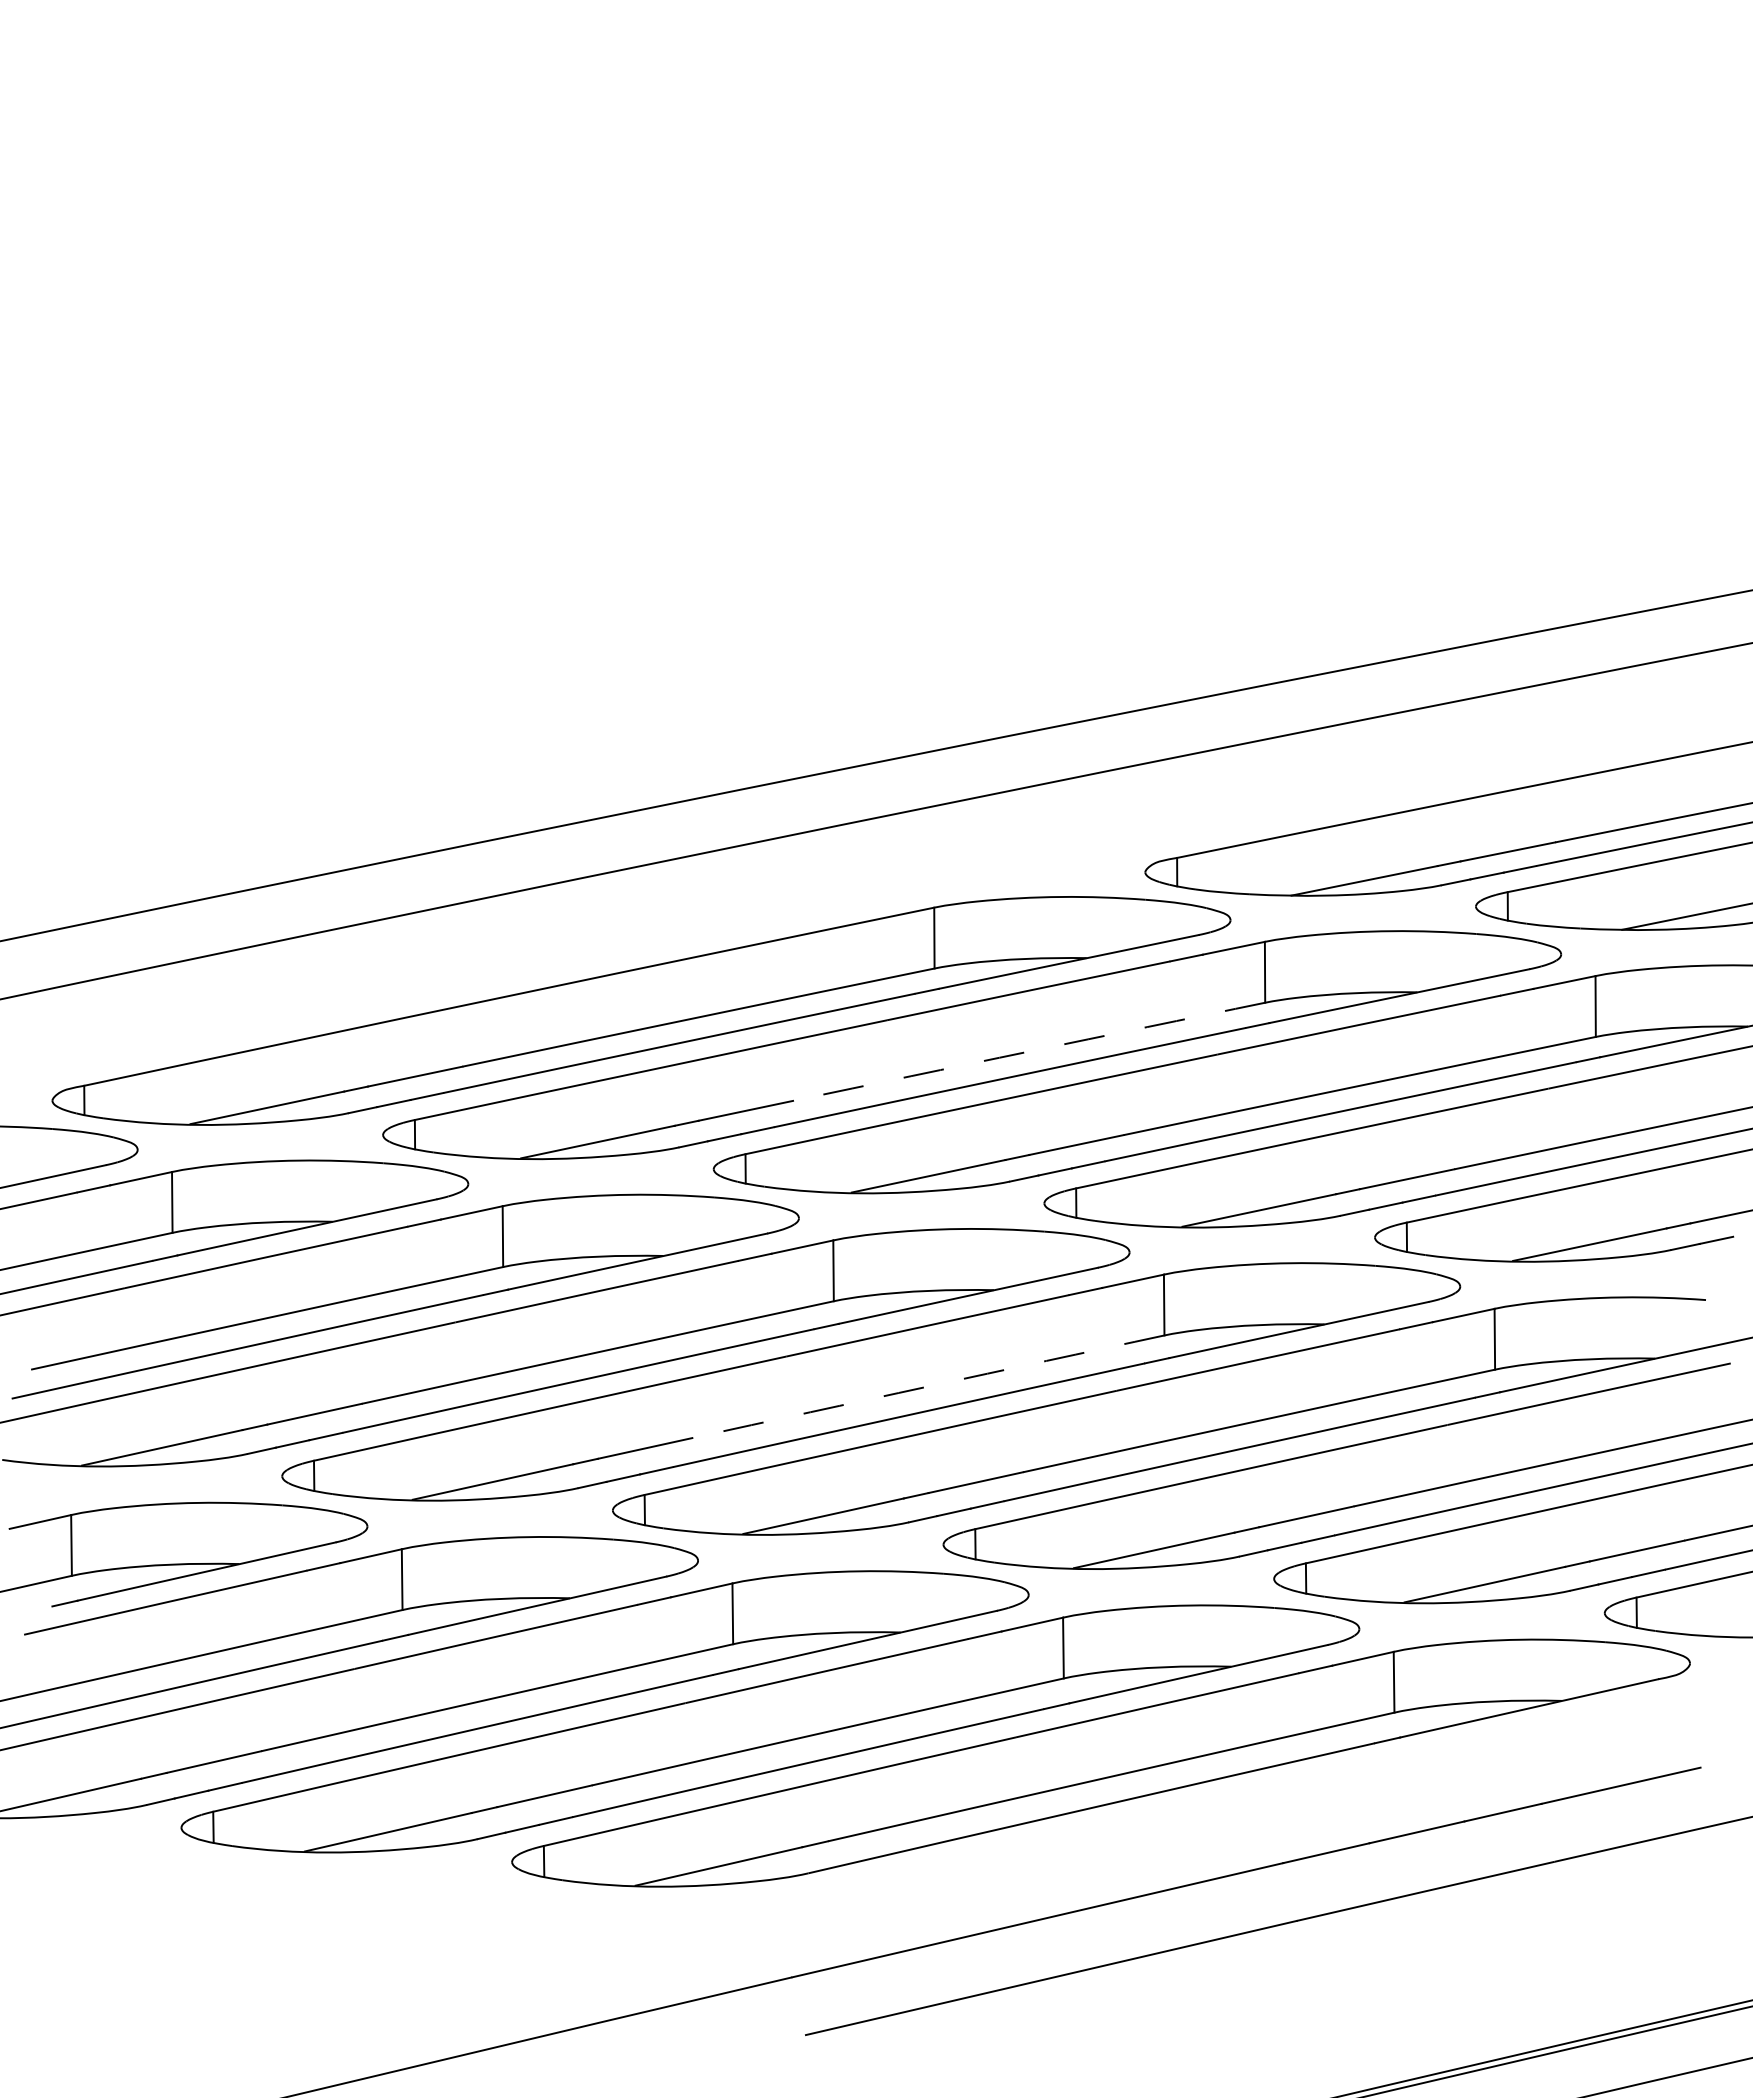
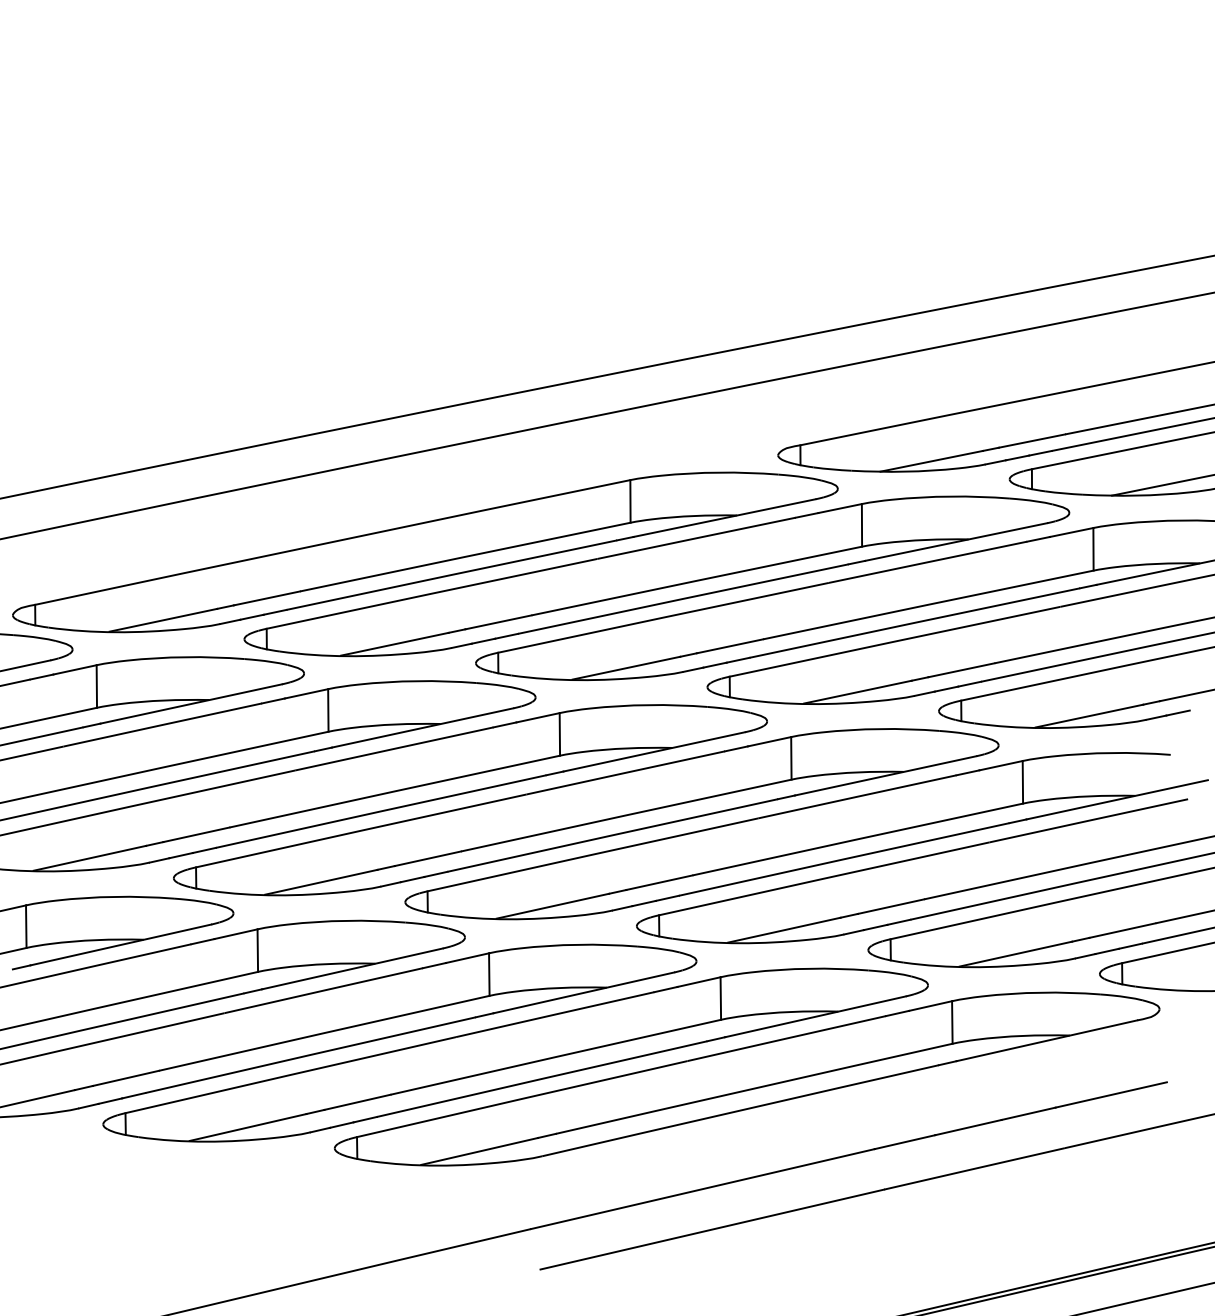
arc: (1029, 1051) -> (697, 580), dashed -> solid
arc: (928, 1386) -> (626, 815), dashed -> solid

